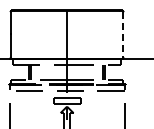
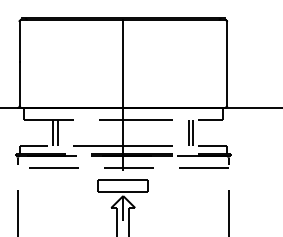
line: (123, 35) -> (227, 65), dashed -> solid

